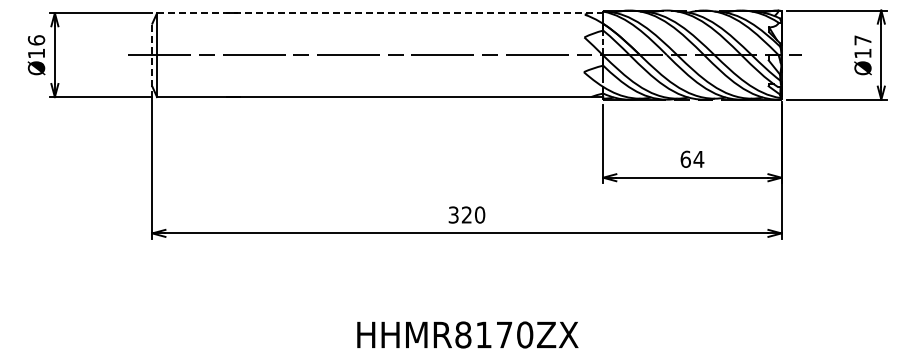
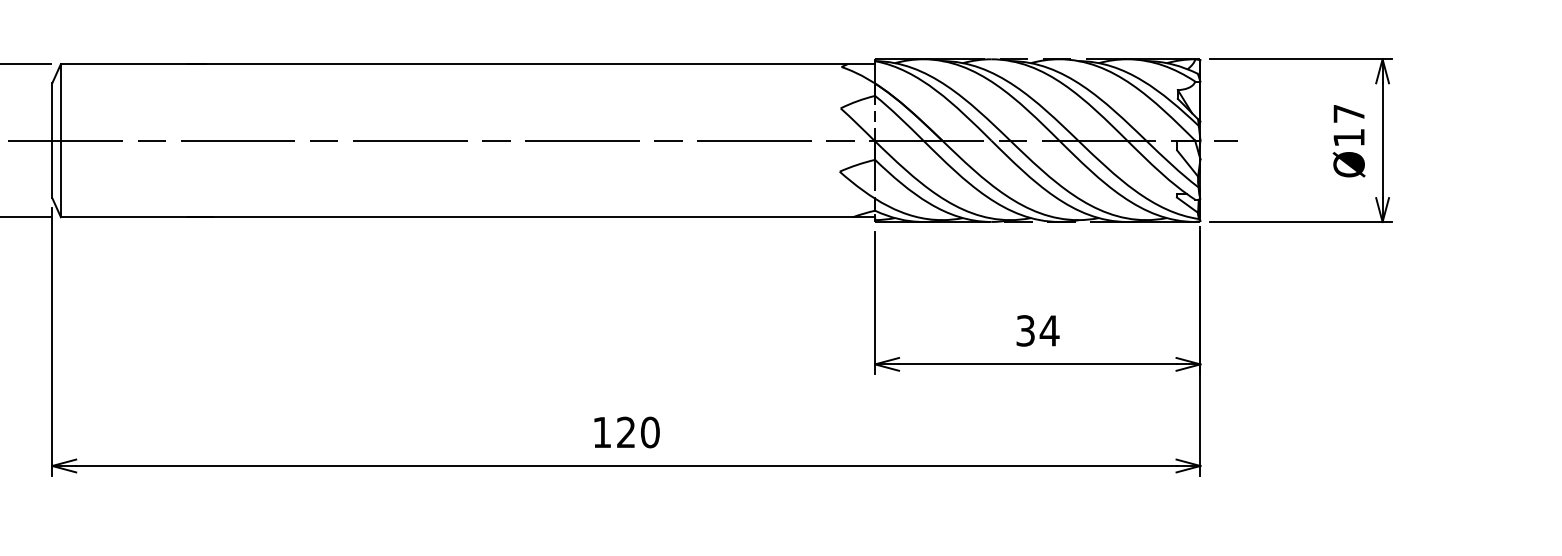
line: (380, 13) -> (468, 64), dashed -> solid
line: (152, 54) -> (52, 139), dashed -> solid
text: (685, 158) -> (1025, 329), 64 -> 34
text: (453, 214) -> (601, 431), 320 -> 120

